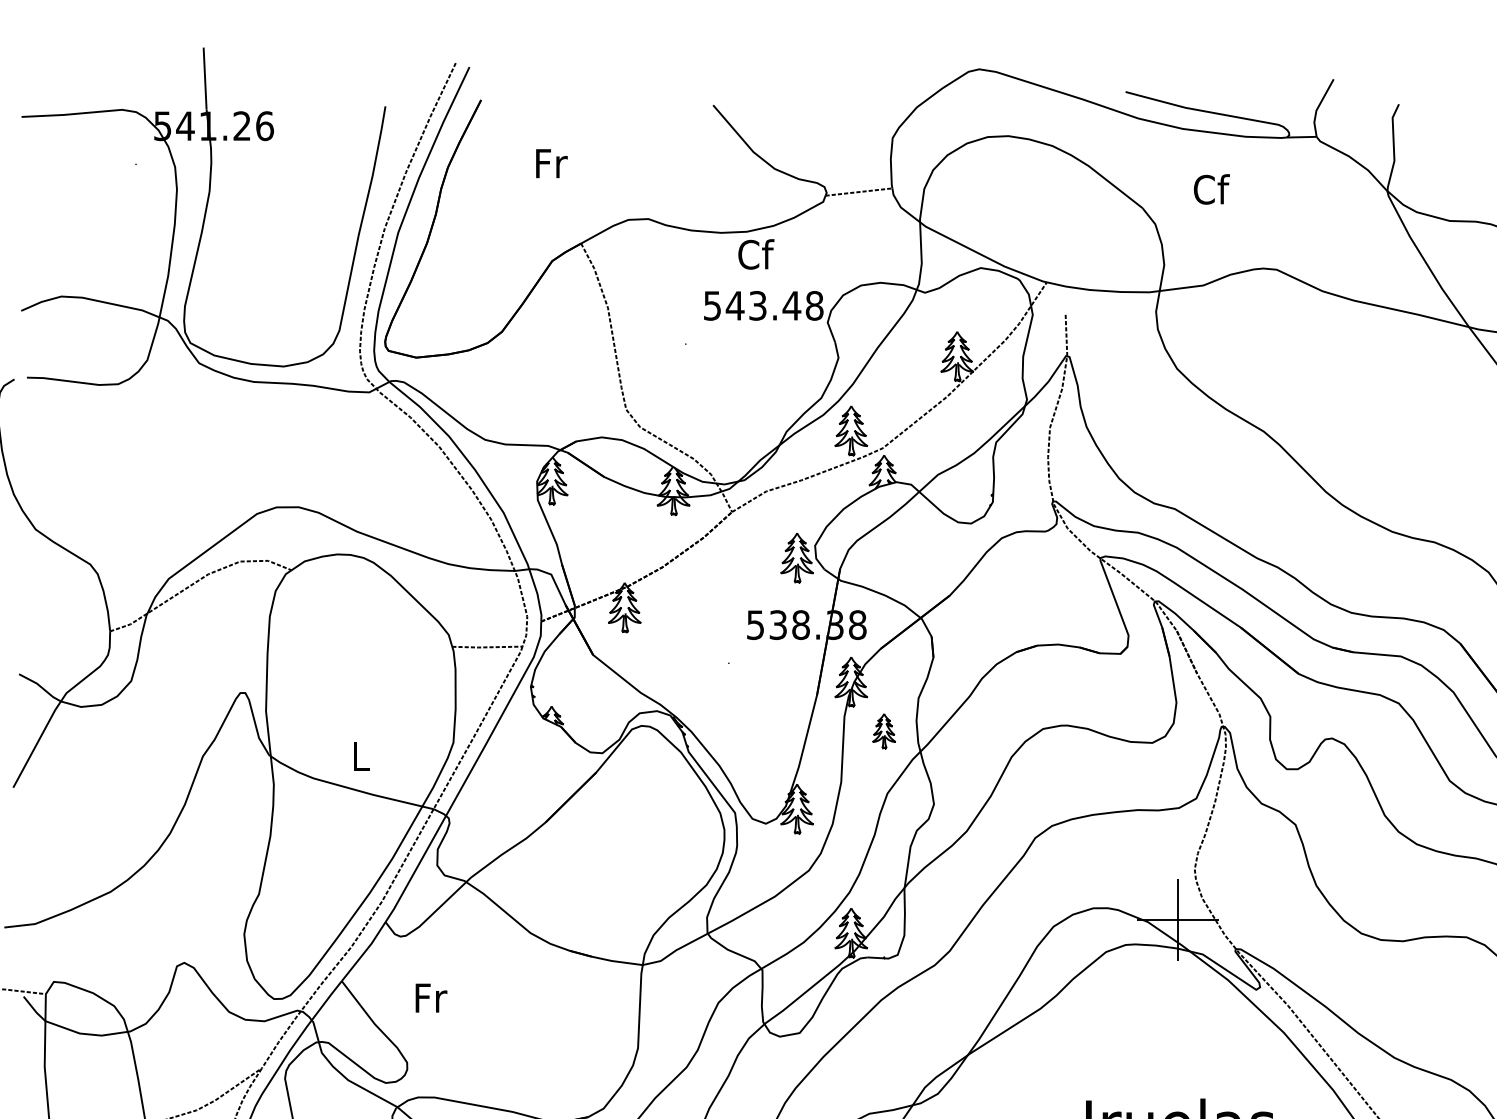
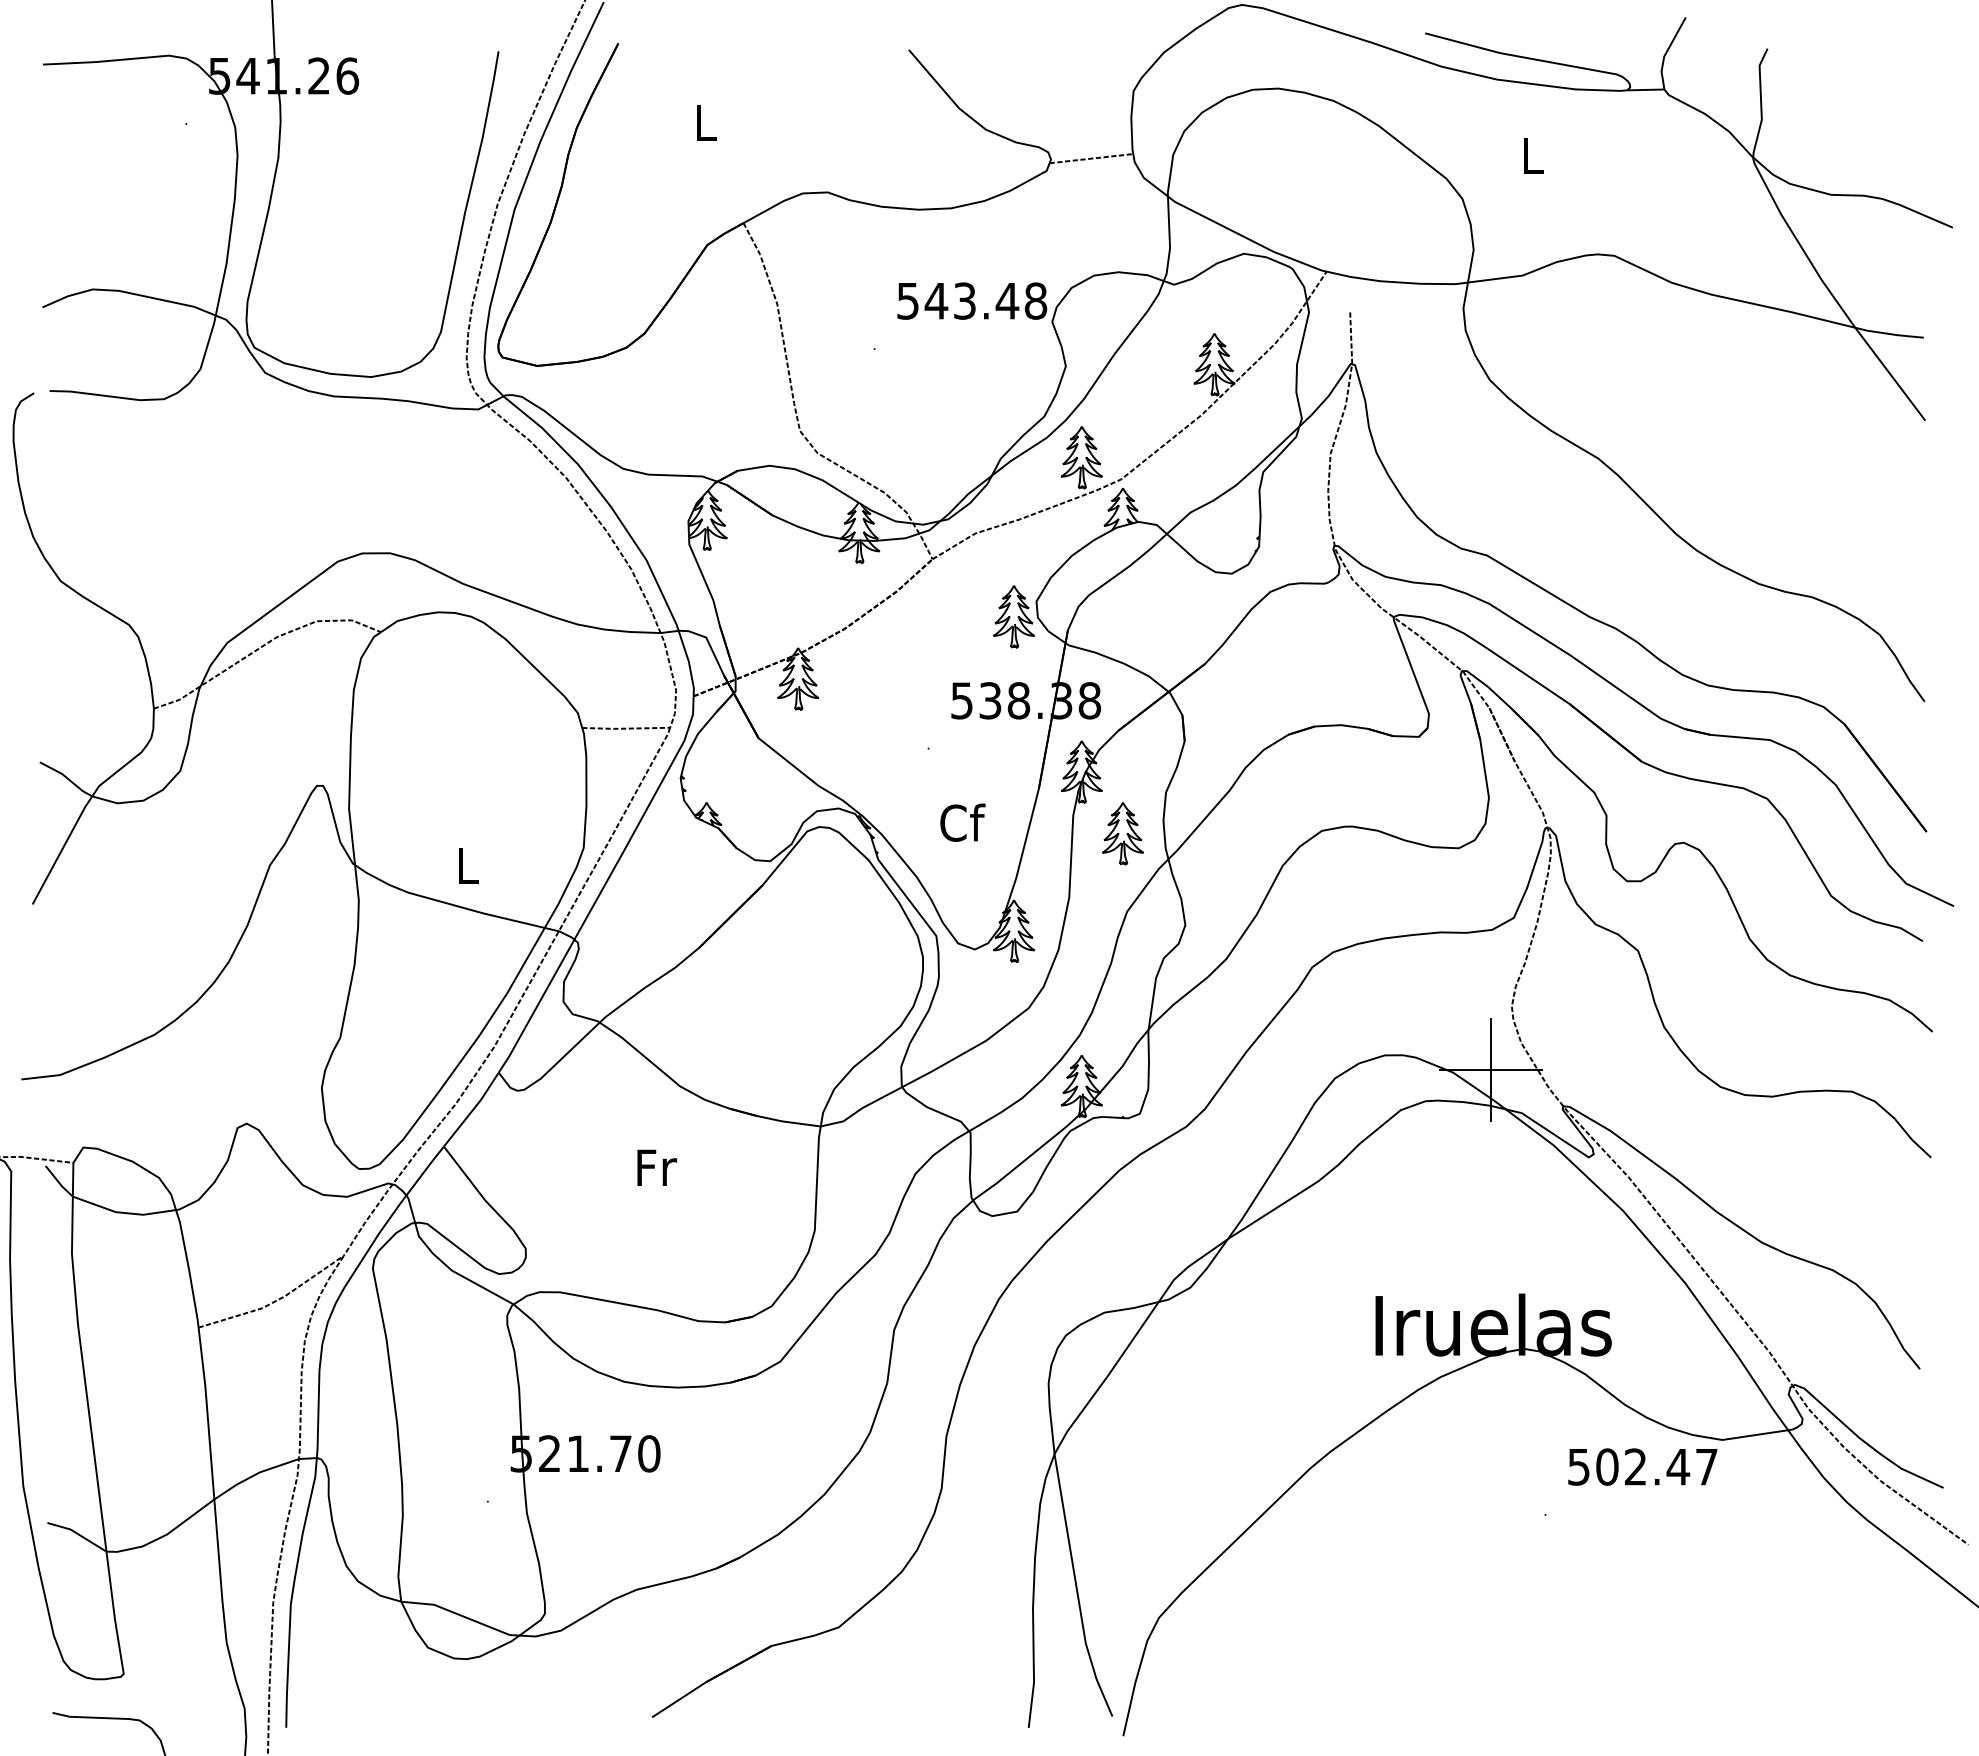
text: (551, 164) -> (706, 123), Fr -> L
text: (1211, 189) -> (1532, 155), Cf -> L
text: (755, 254) -> (962, 822), moved
part: (883, 731) -> (1122, 833), size x1.43
text: (431, 997) -> (657, 1167), moved

